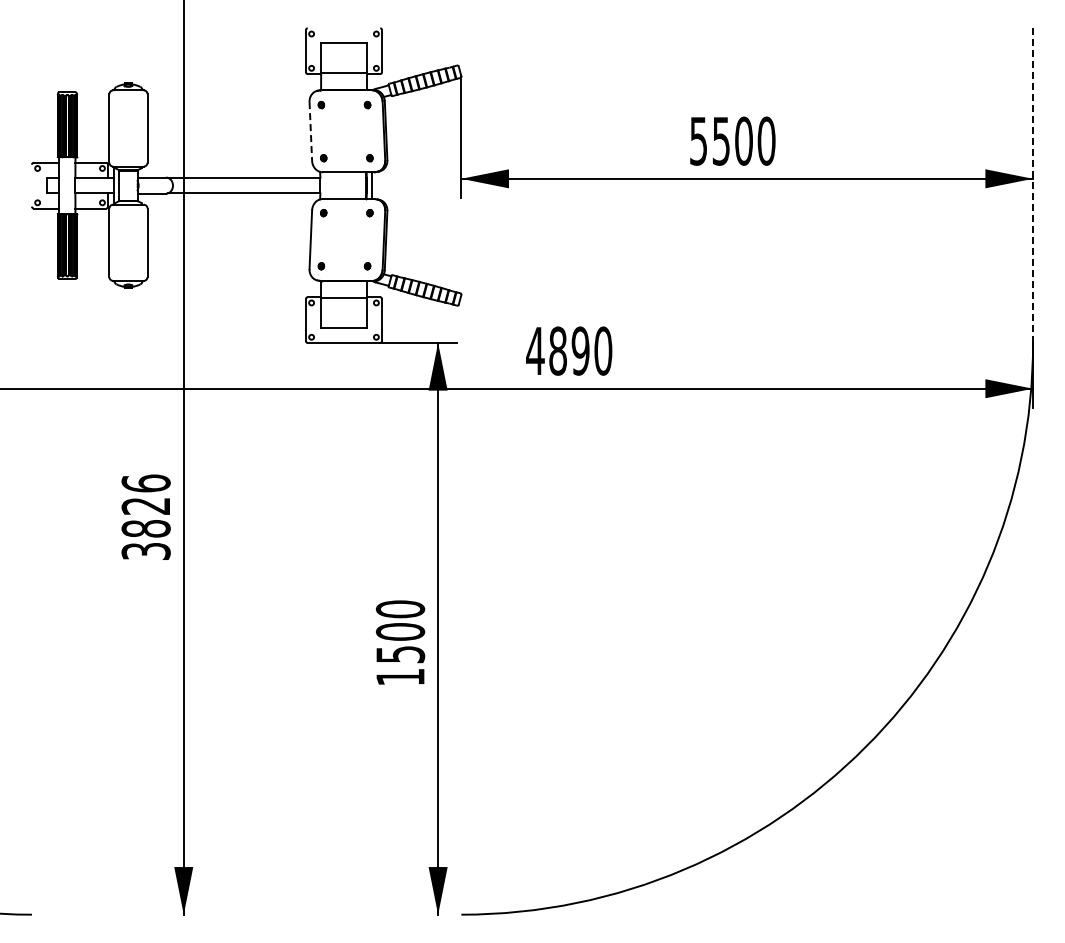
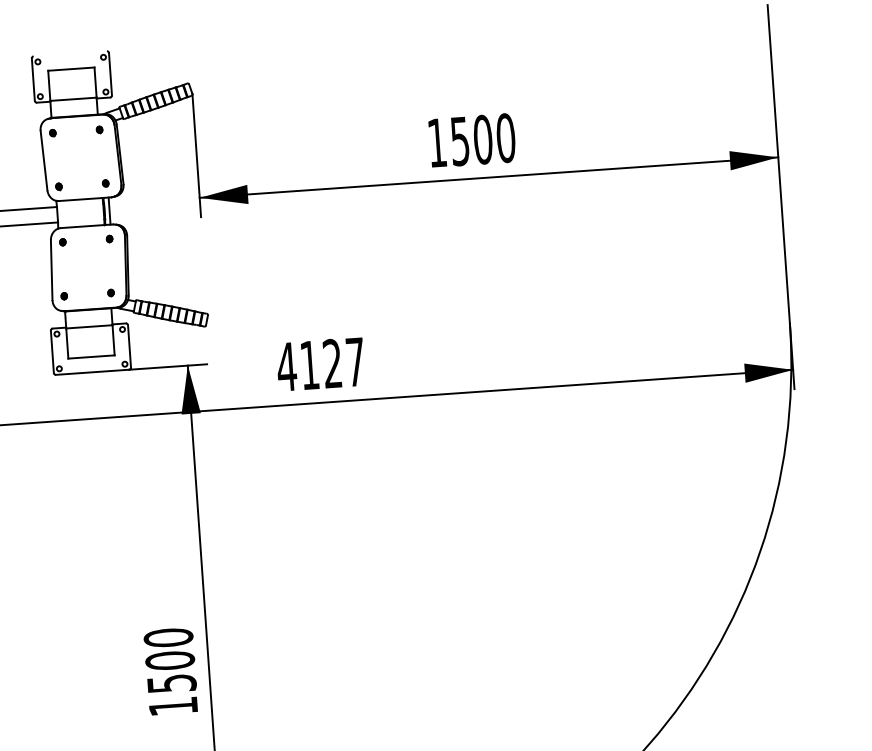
line: (310, 132) -> (43, 161), dashed -> solid
text: (698, 141) -> (437, 143), 5500 -> 1500
line: (1033, 186) -> (779, 165), dashed -> solid
text: (580, 350) -> (332, 363), 4890 -> 4127

